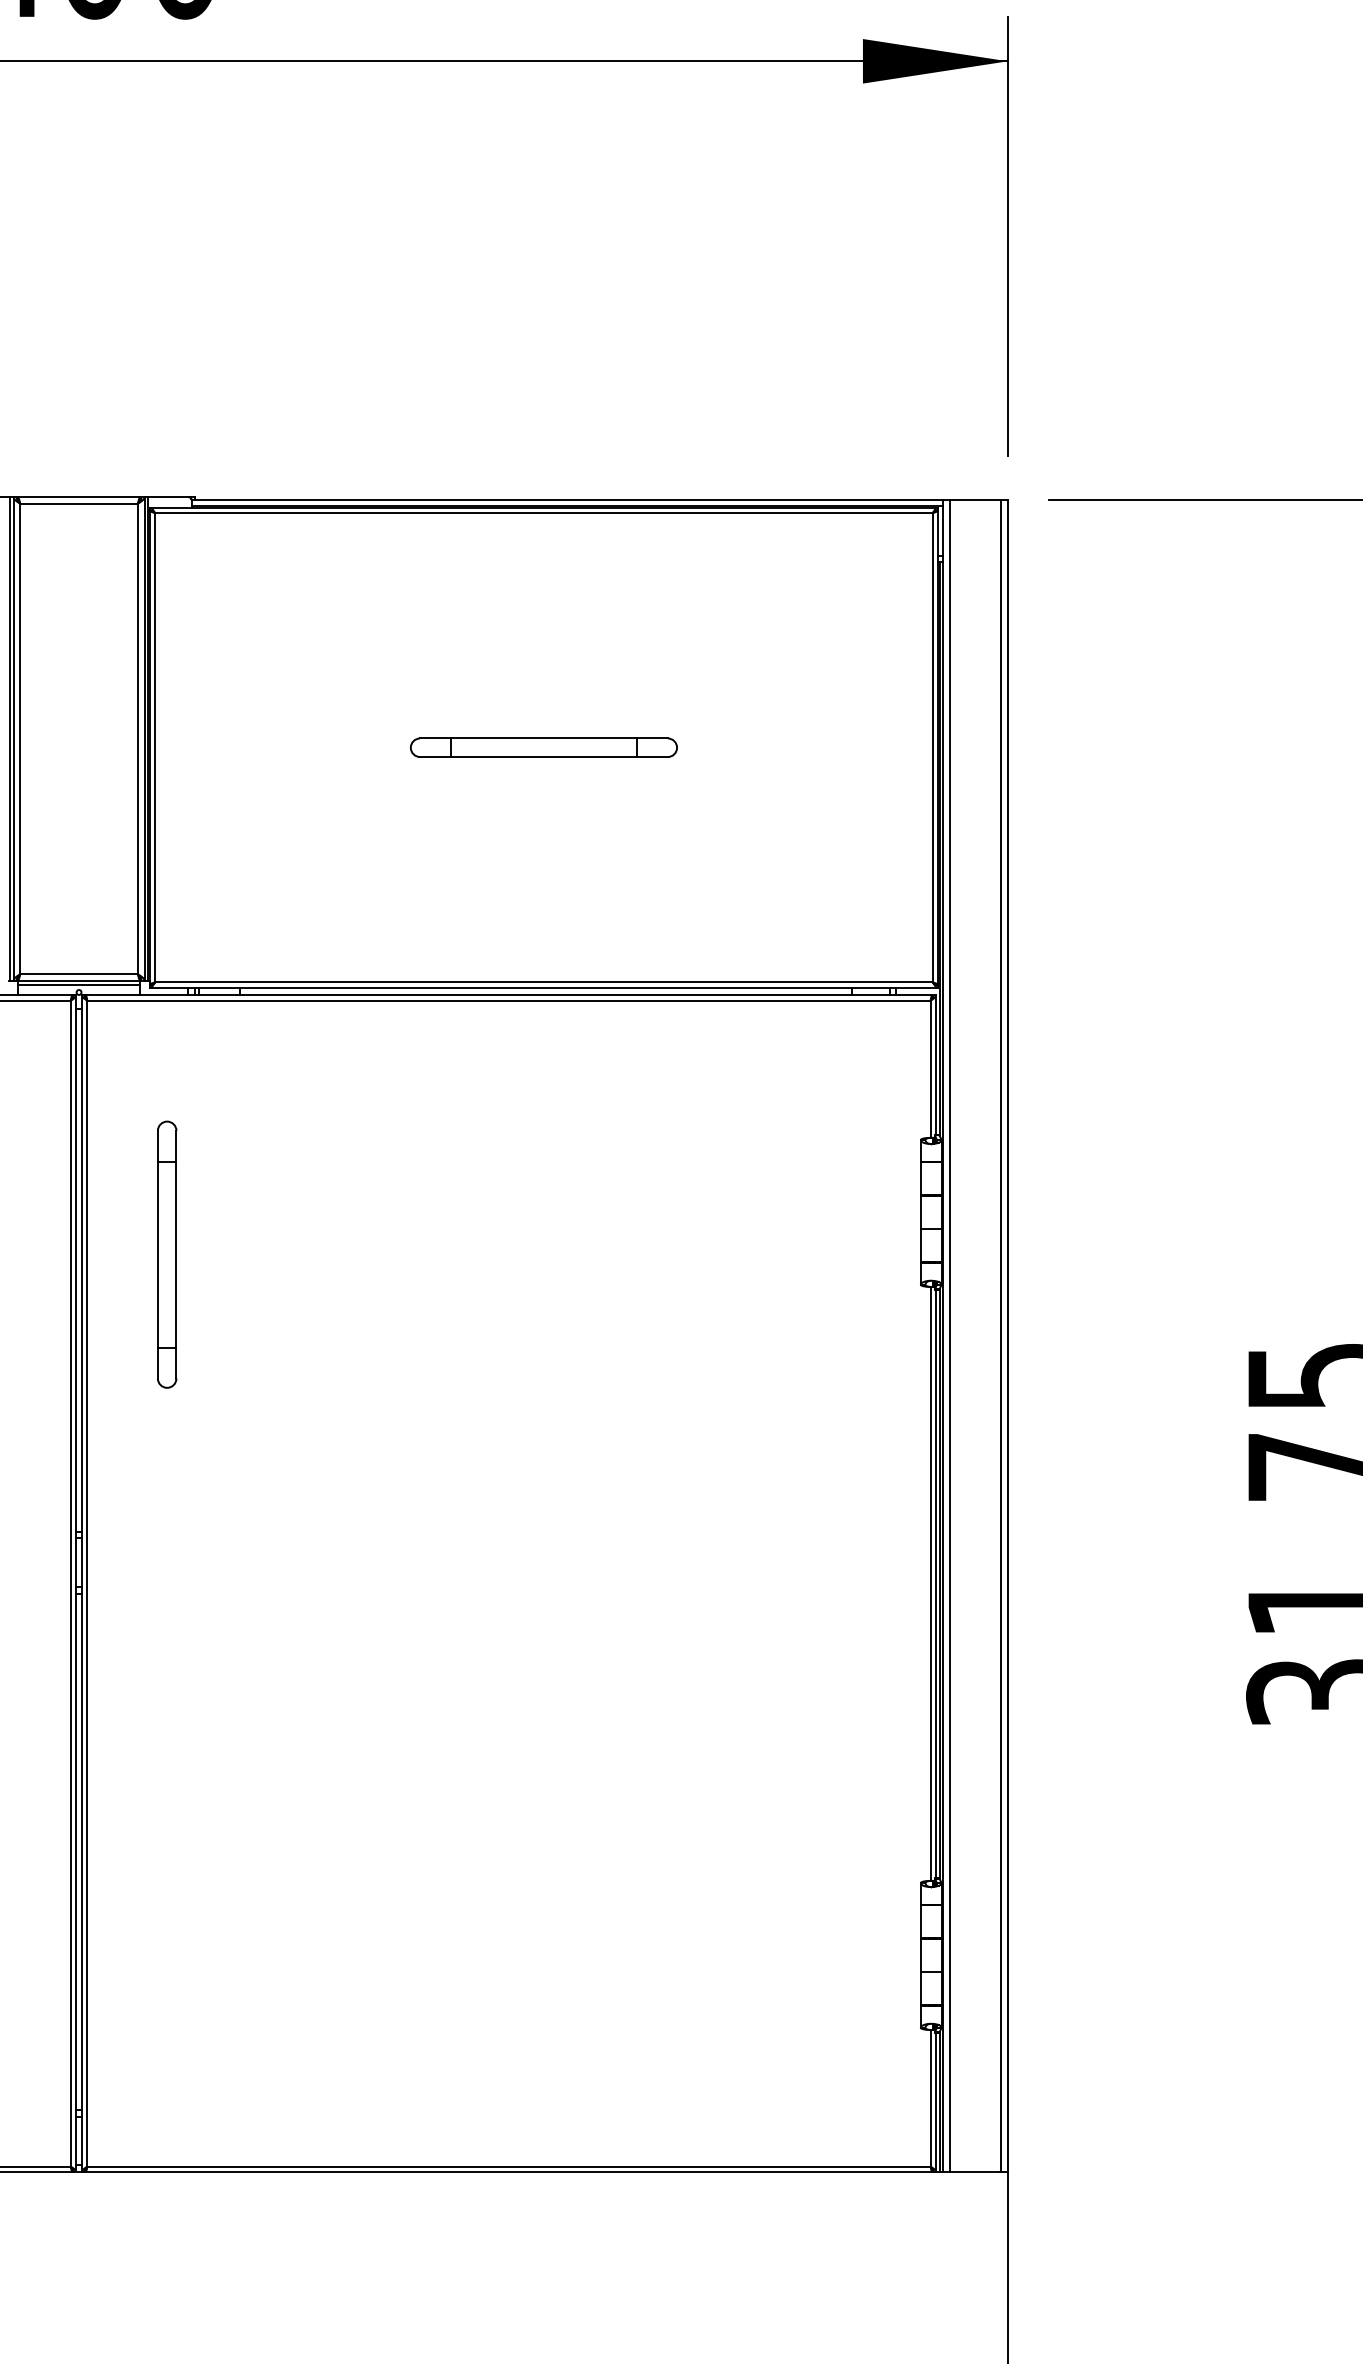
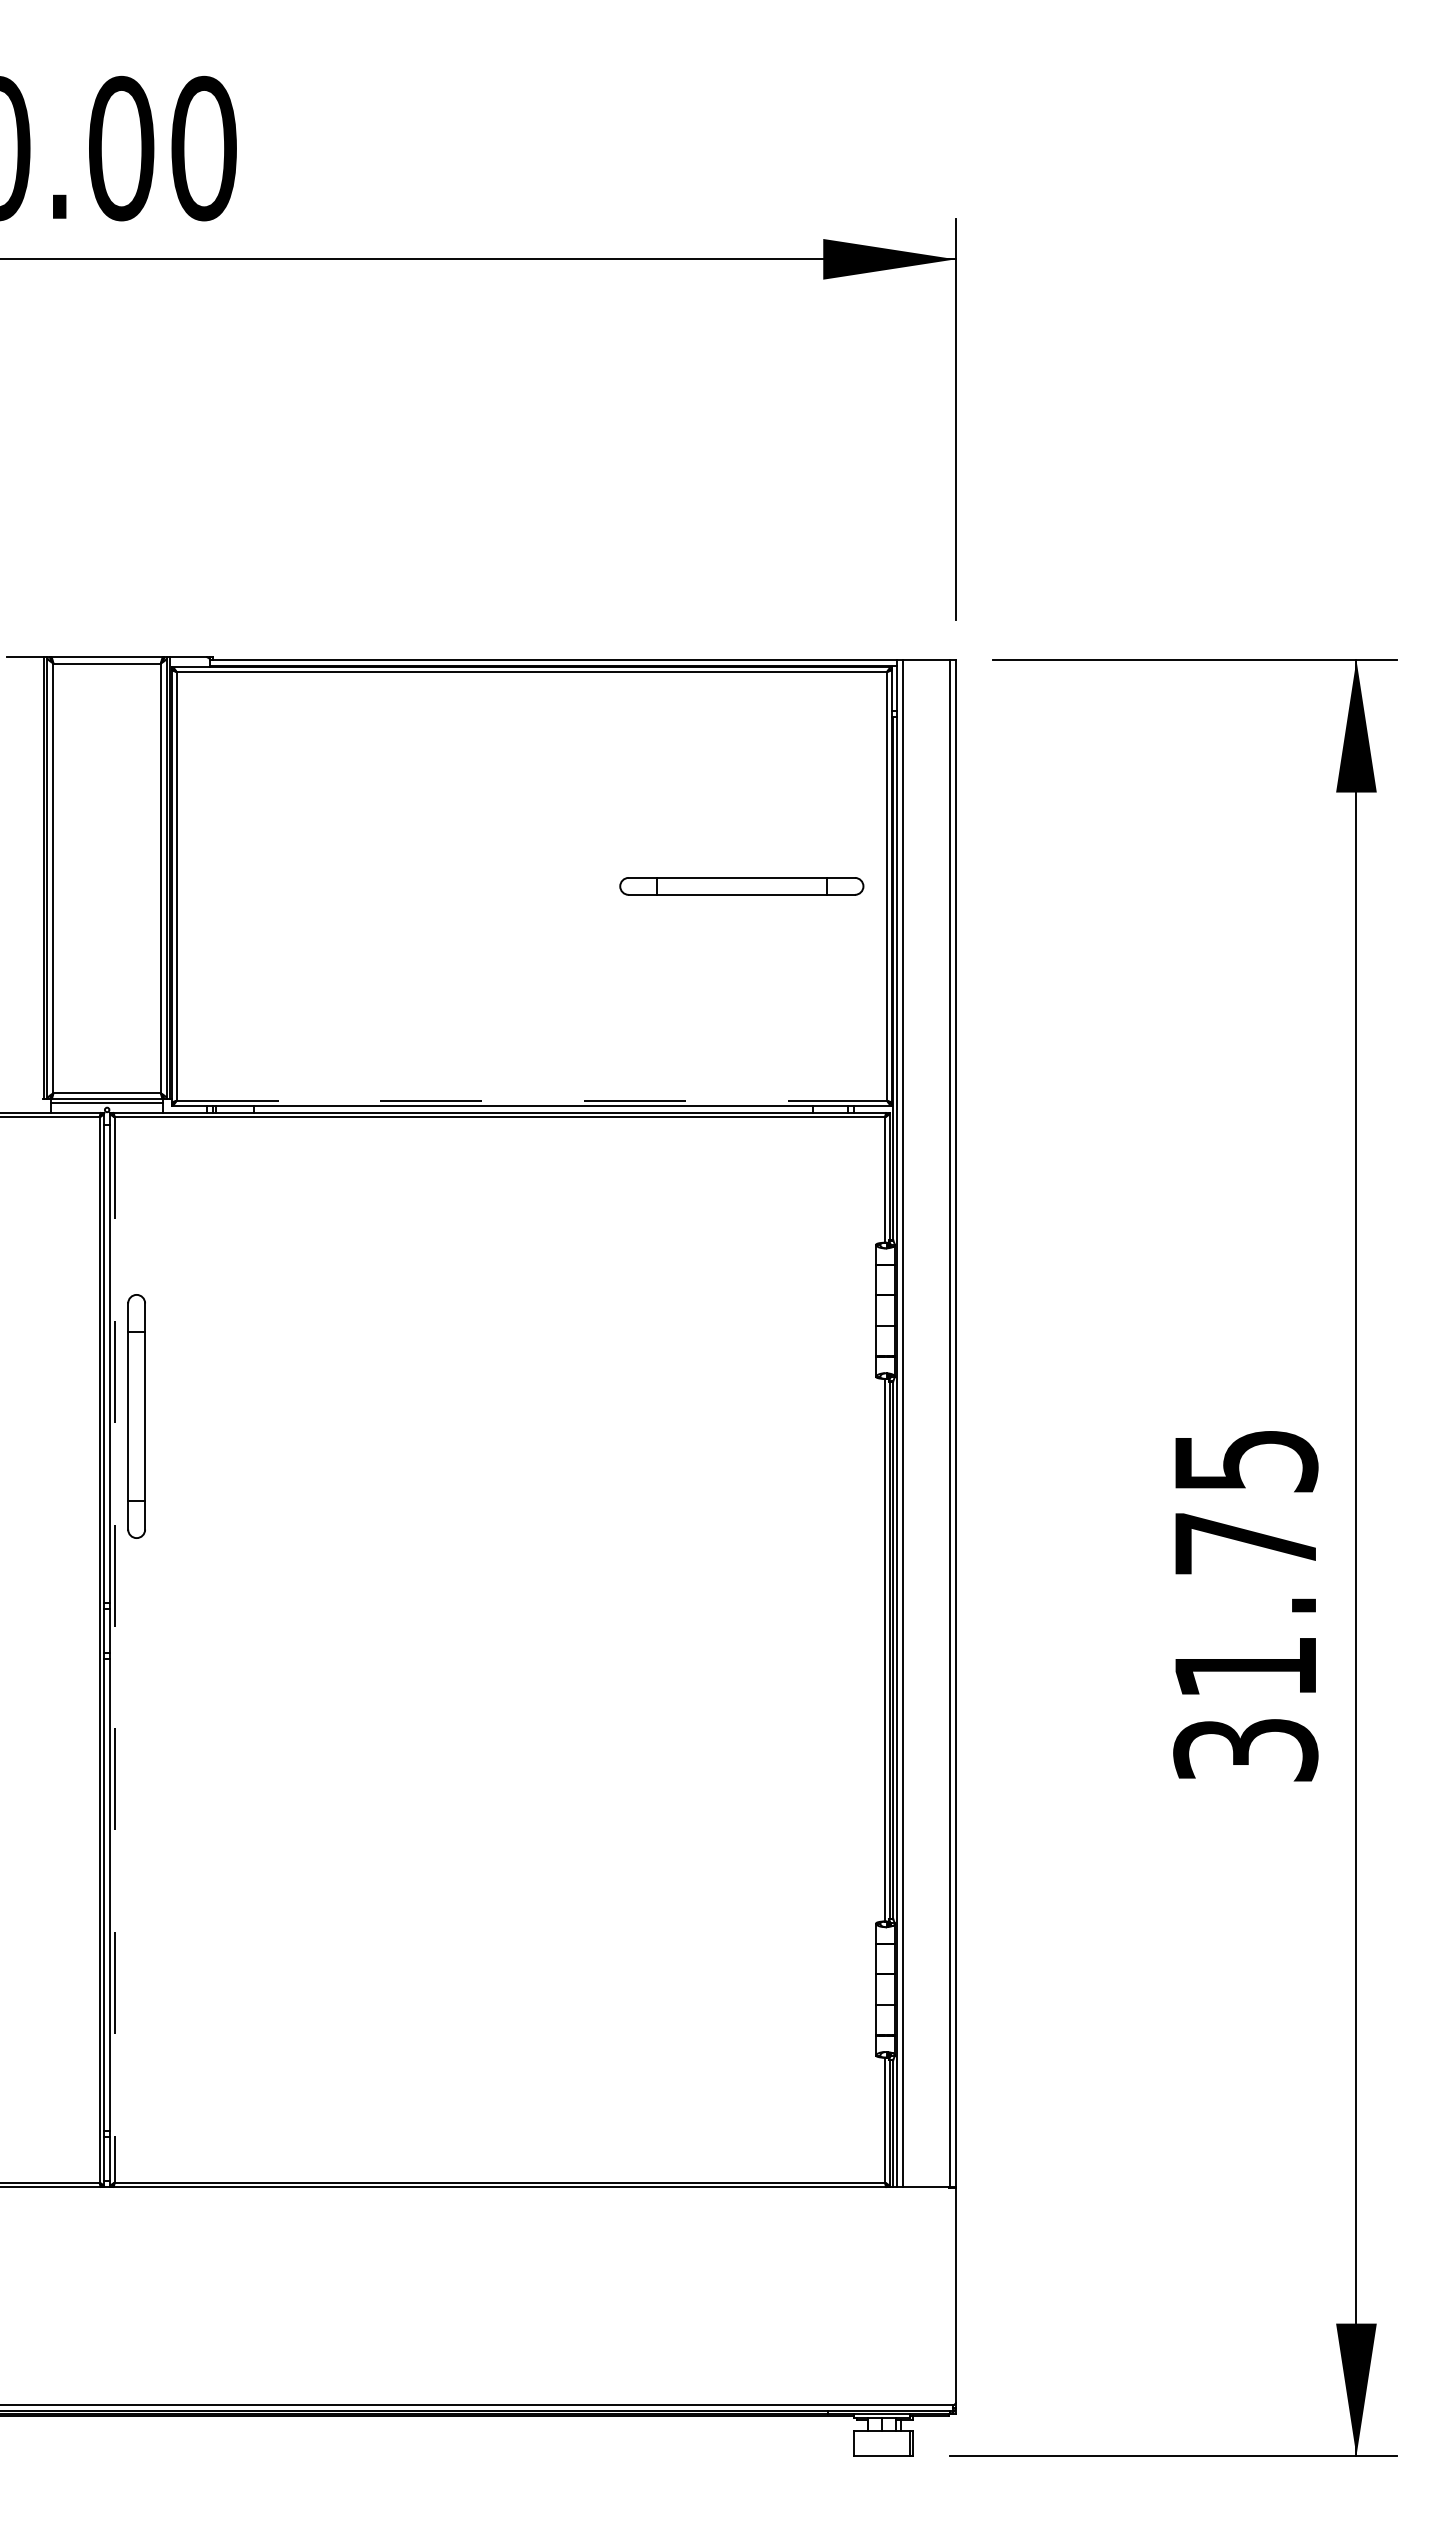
part: (543, 747) -> (741, 886), moved
line: (544, 982) -> (532, 1100), solid -> dashed
part: (166, 1254) -> (136, 1416), moved
line: (87, 1584) -> (114, 1650), solid -> dashed

